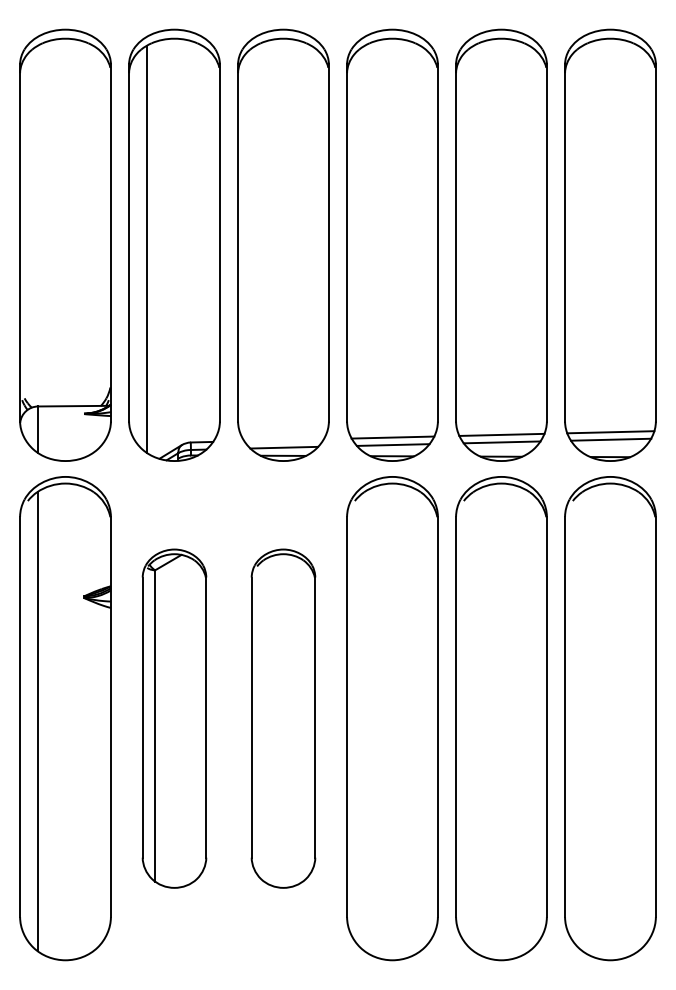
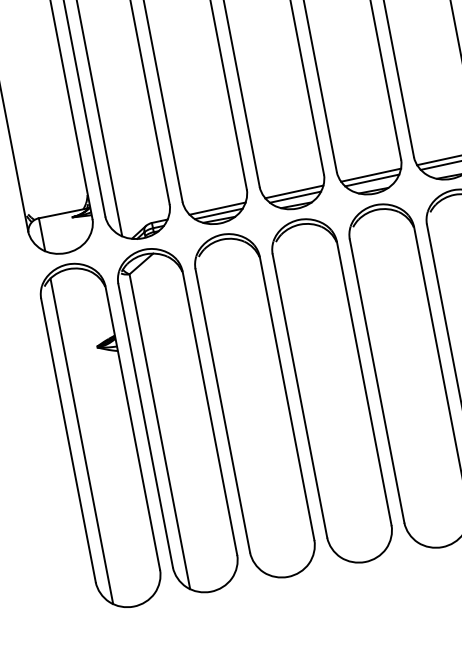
line: (283, 440) -> (217, 208), added
part: (174, 718) -> (177, 420), size x1.43
part: (283, 718) -> (255, 405), size x1.43

